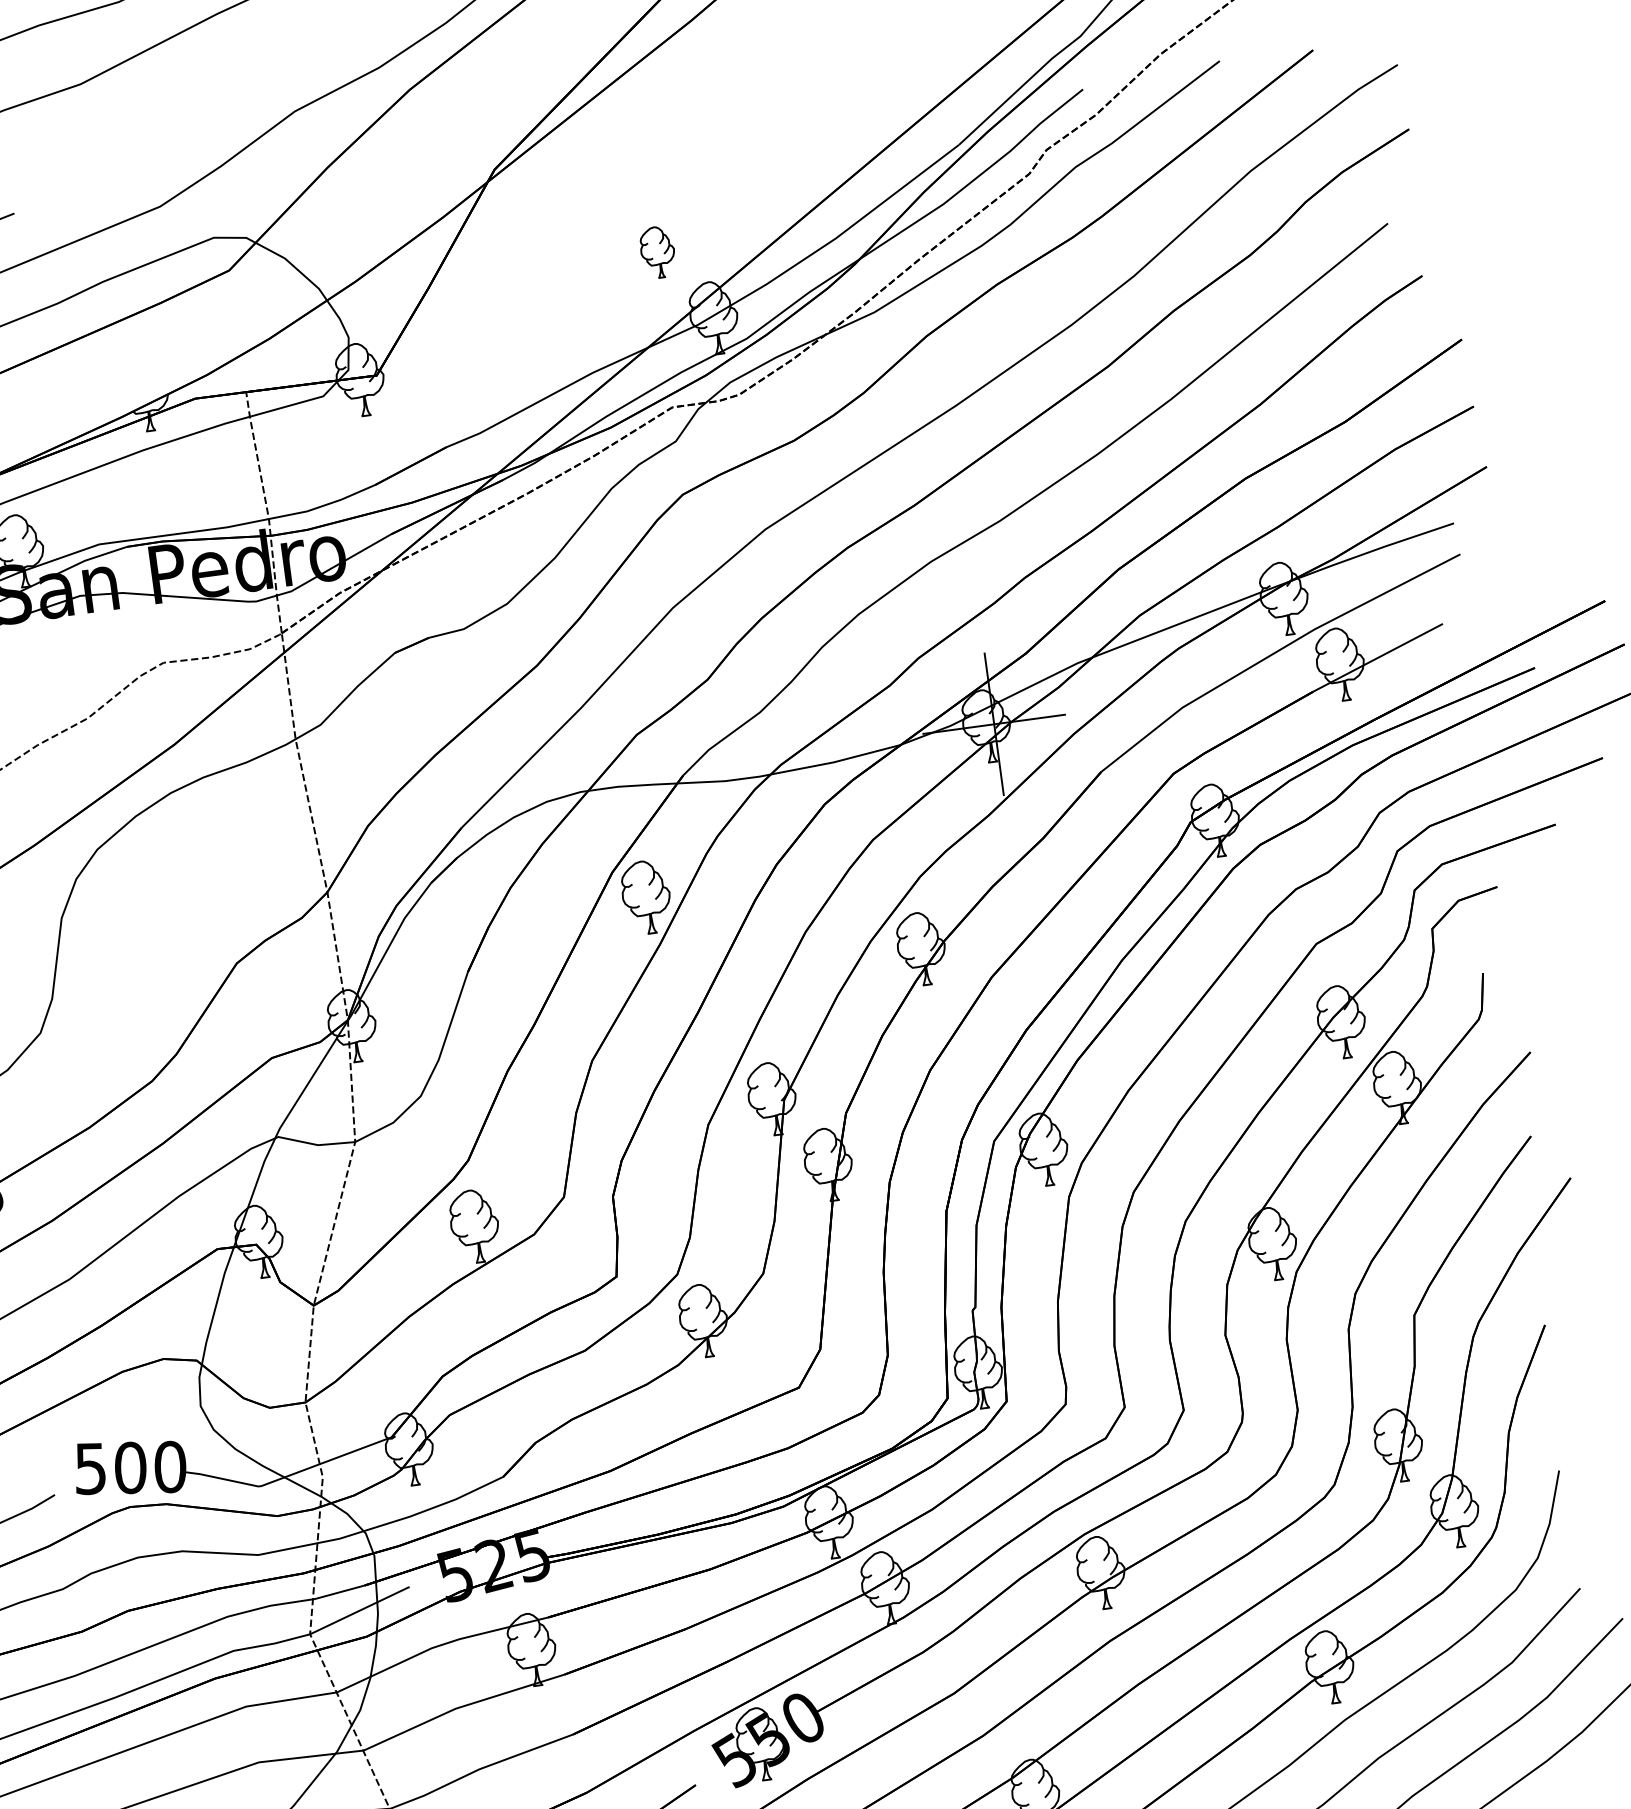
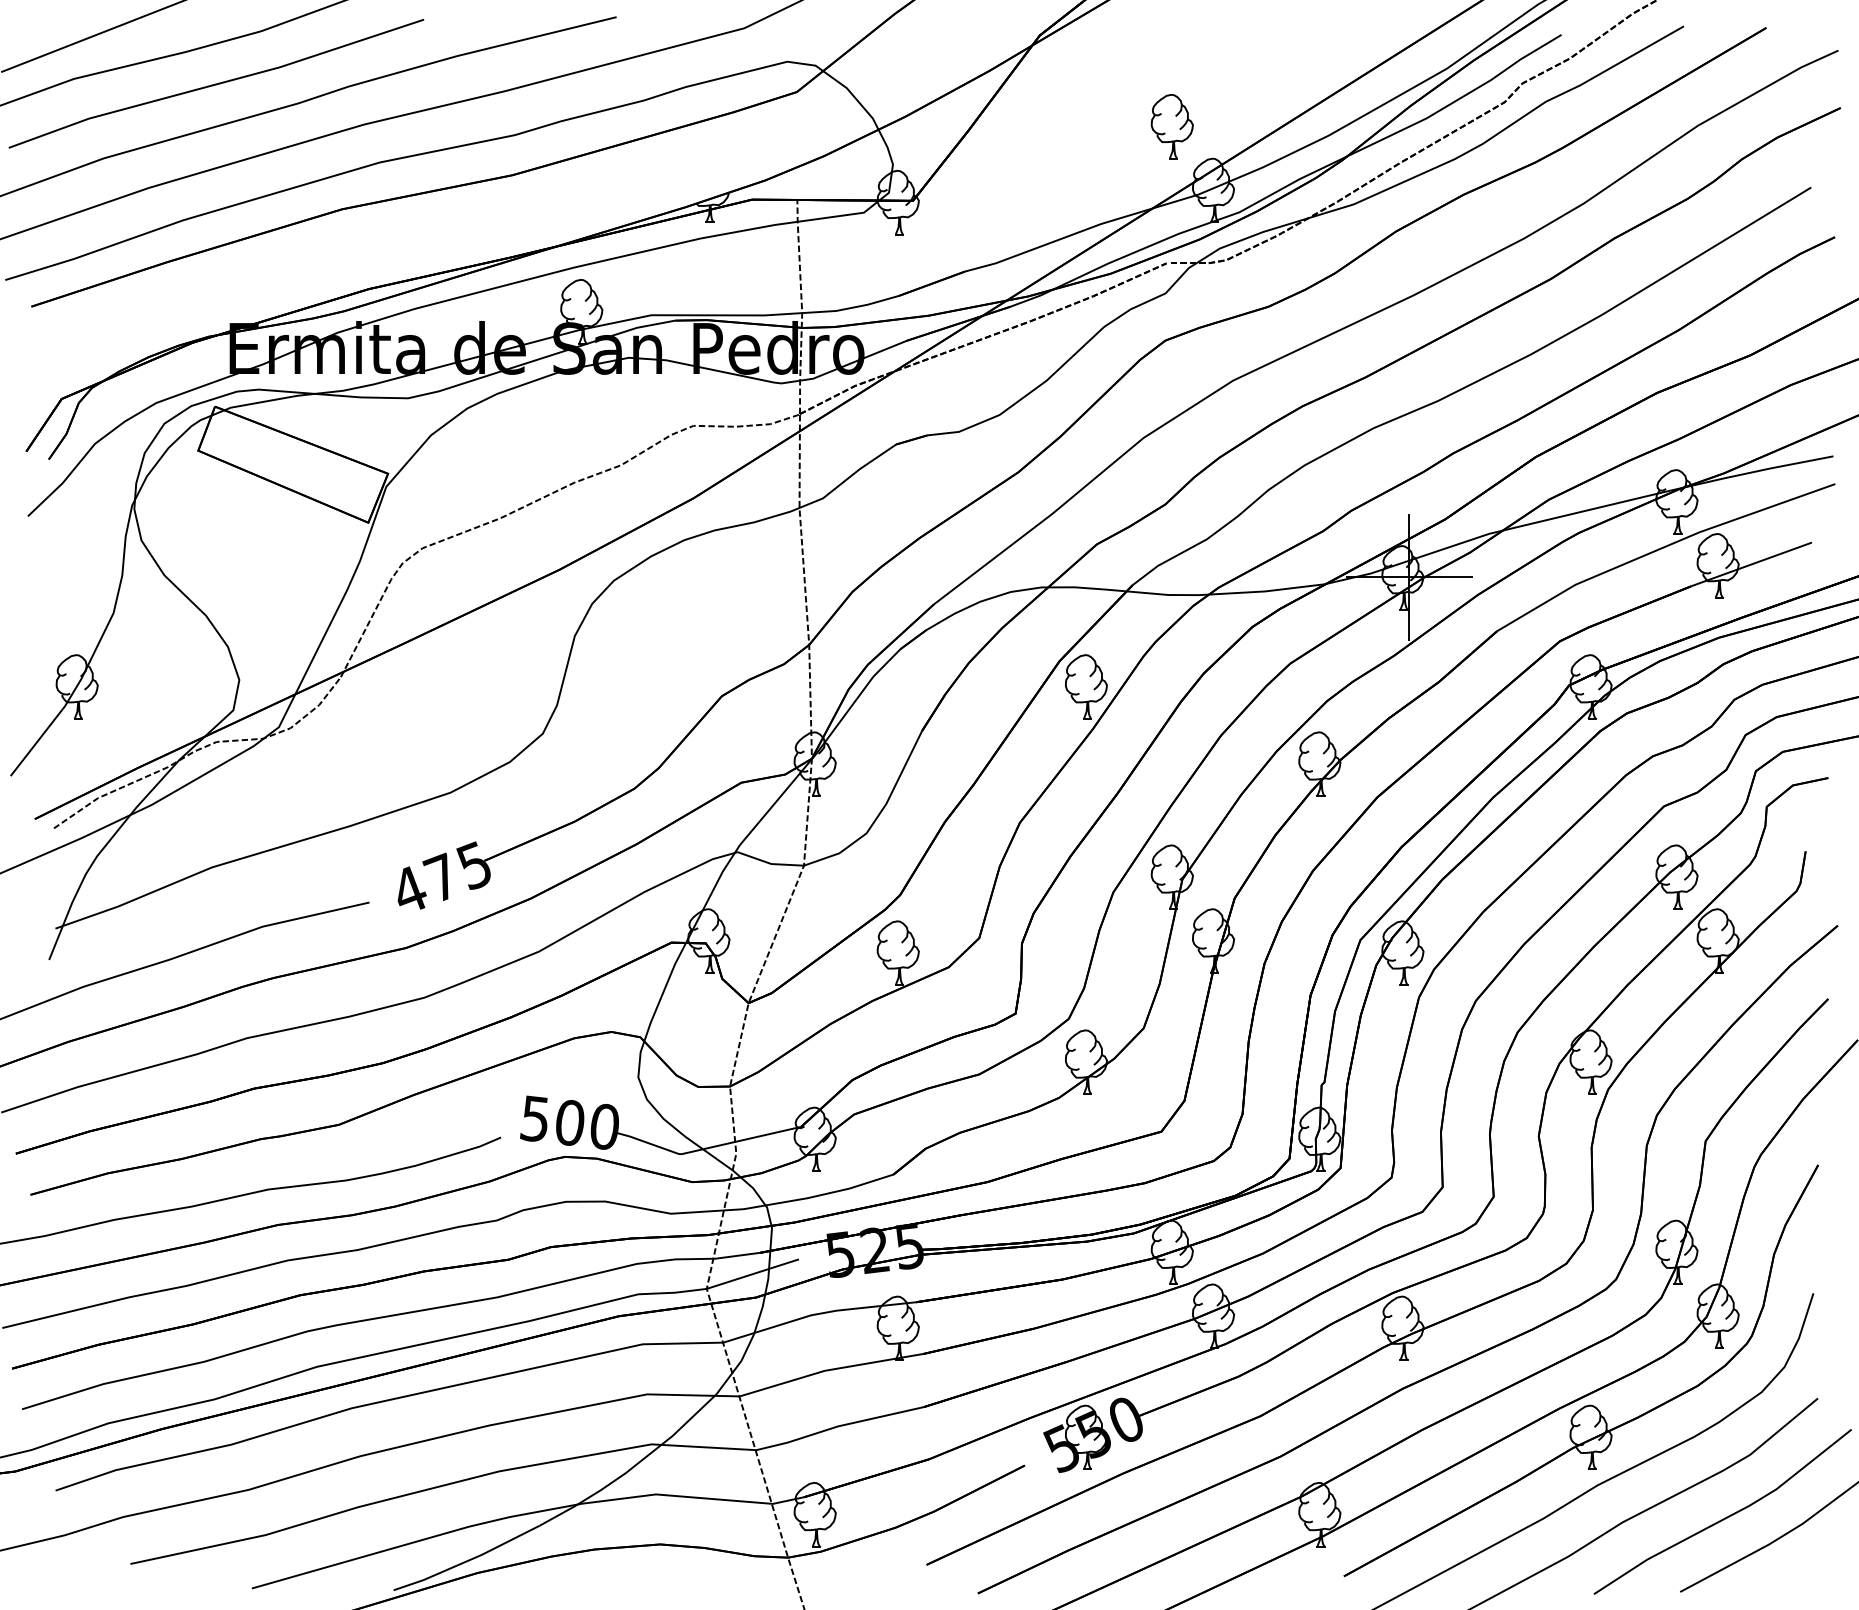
part: (657, 252) -> (1171, 126), size x1.43

